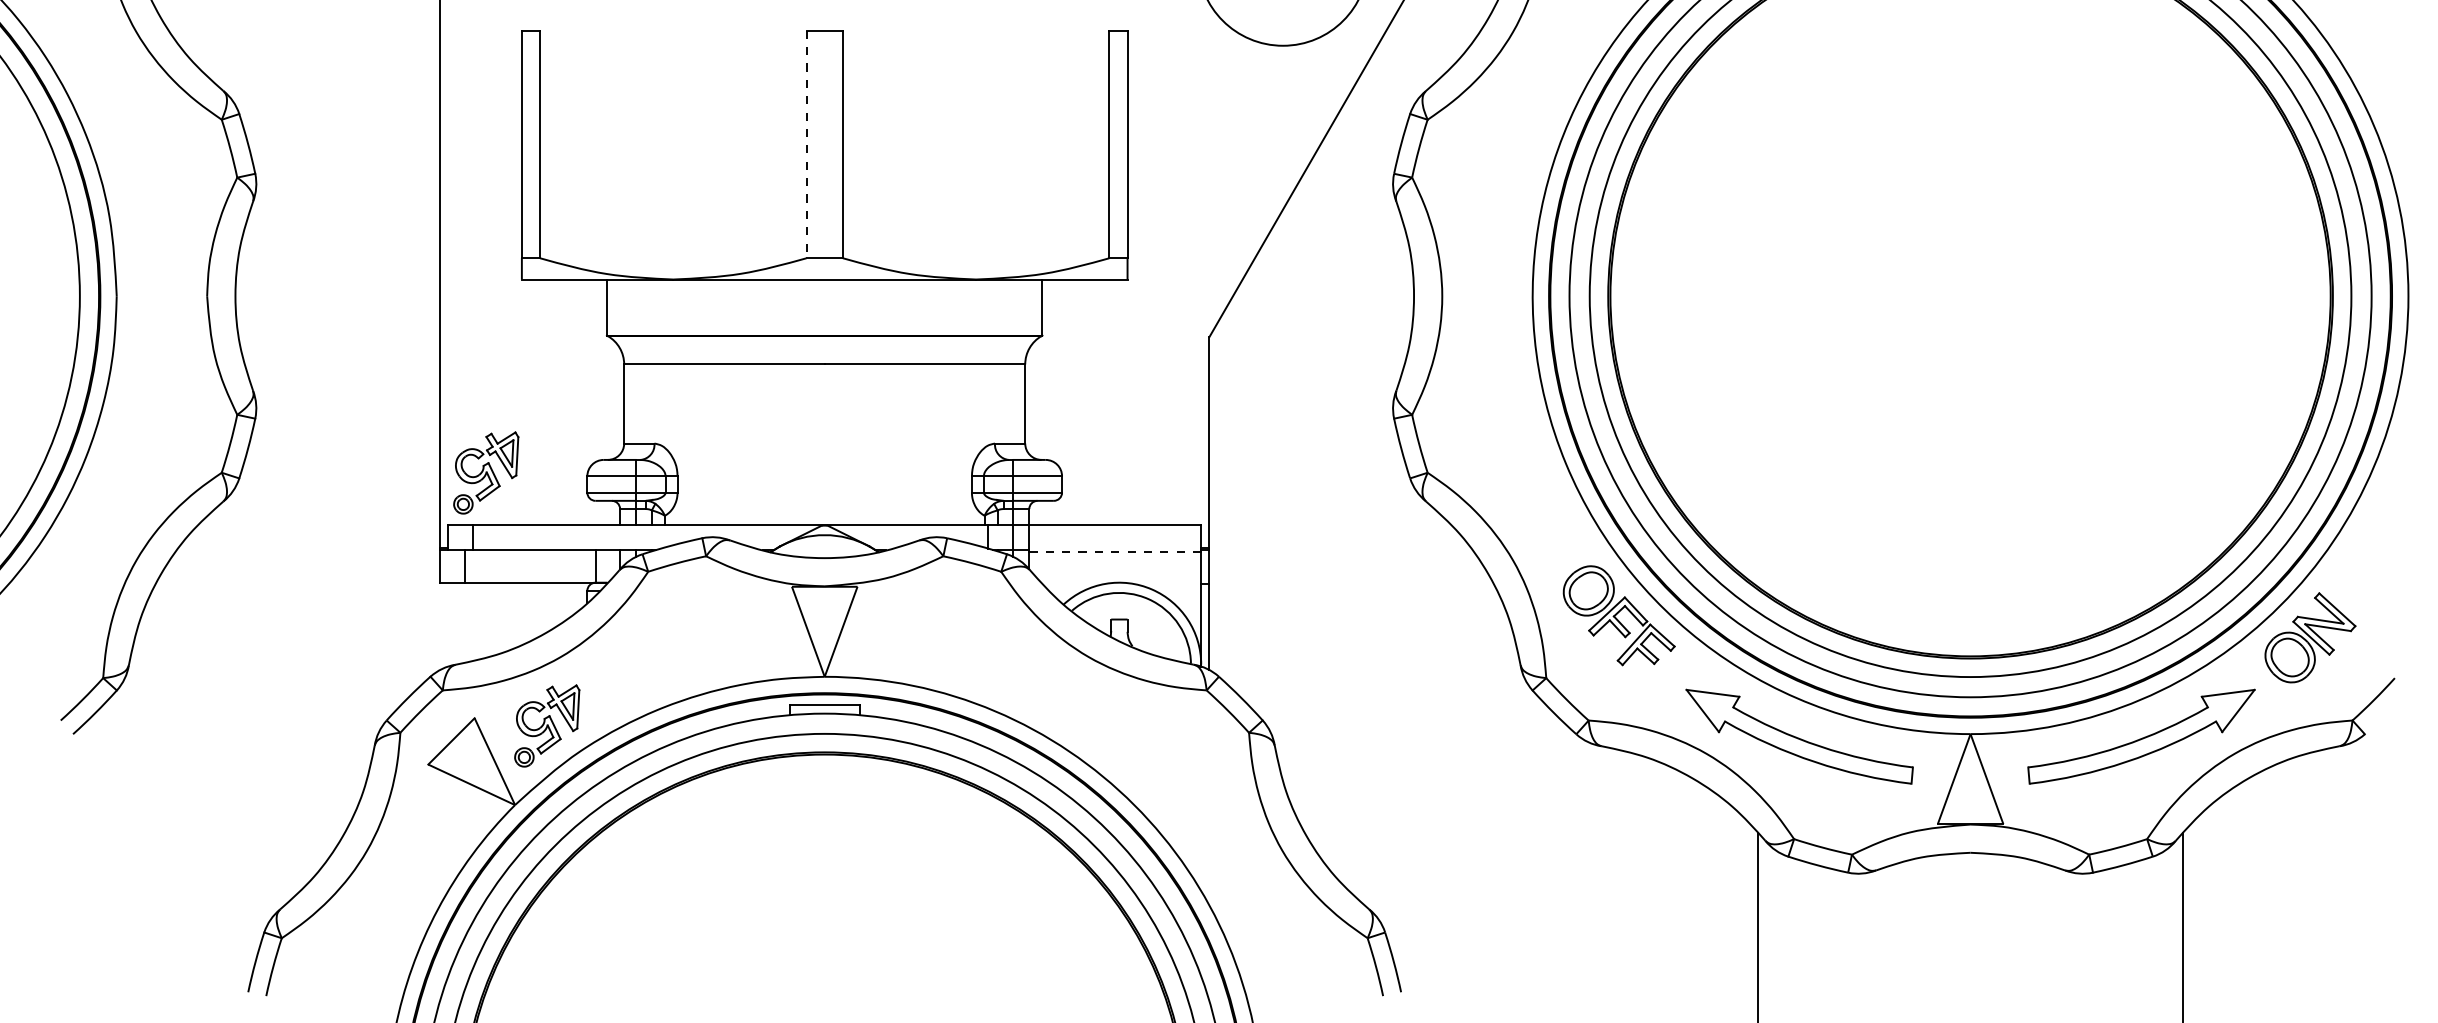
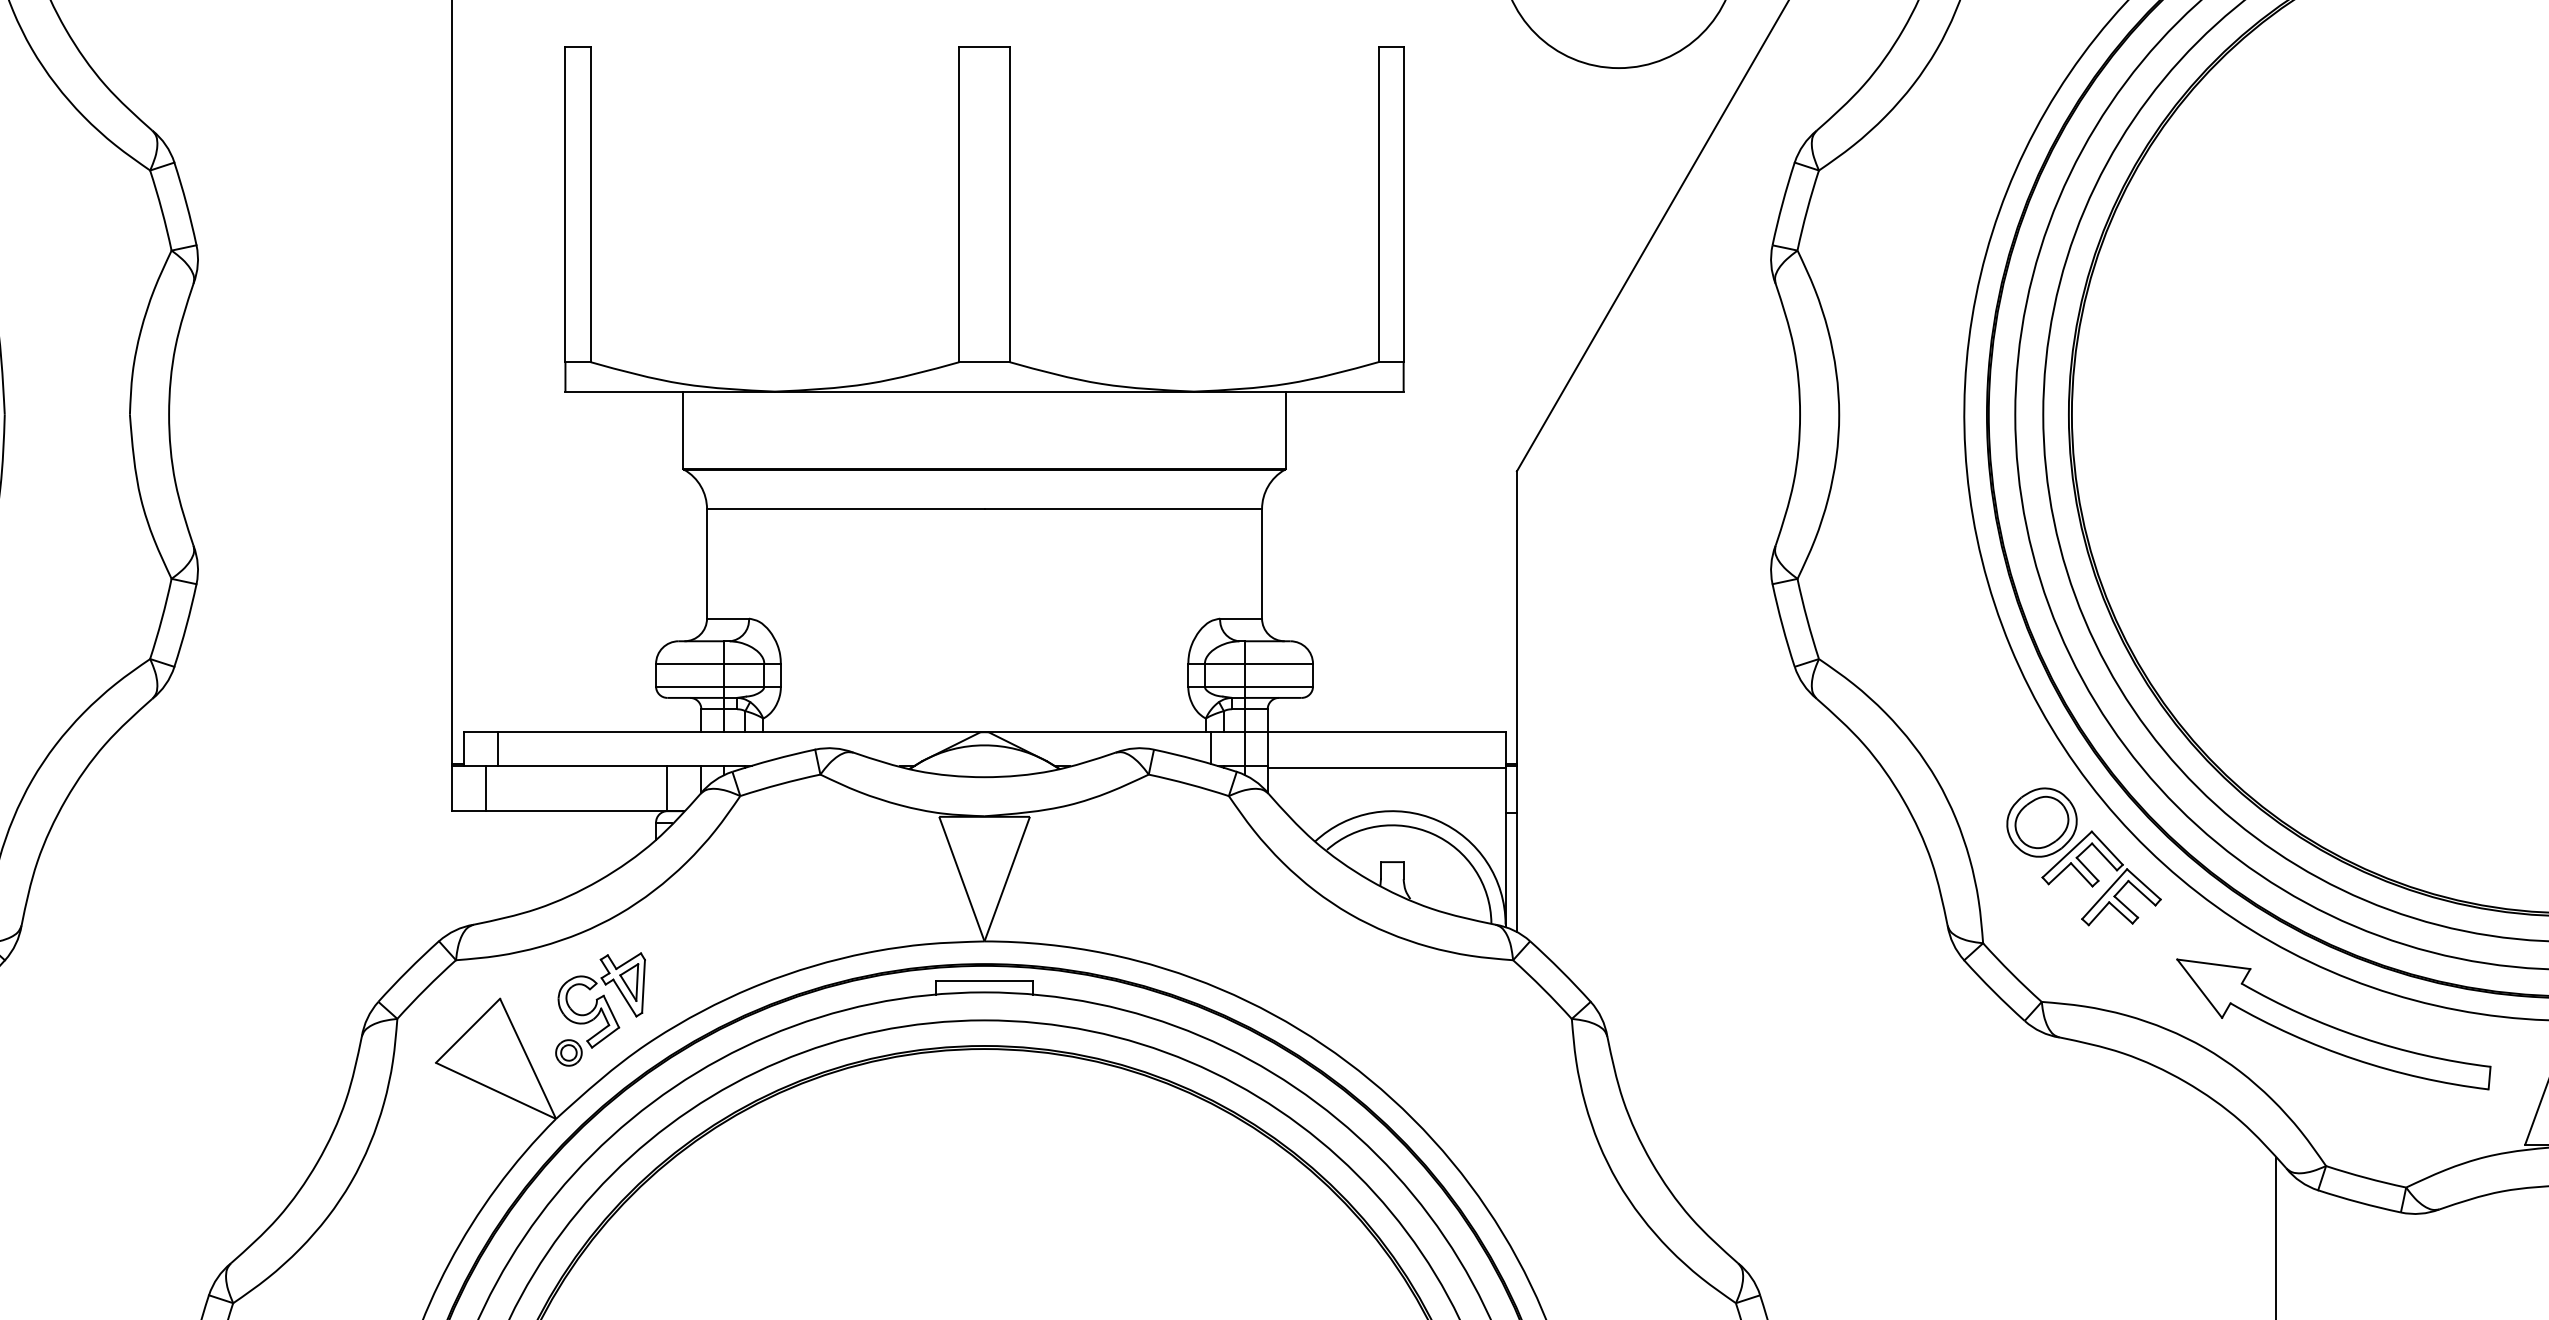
line: (806, 144) -> (959, 204), dashed -> solid
part: (486, 472) -> (516, 658), removed
line: (1115, 551) -> (1386, 767), dashed -> solid

